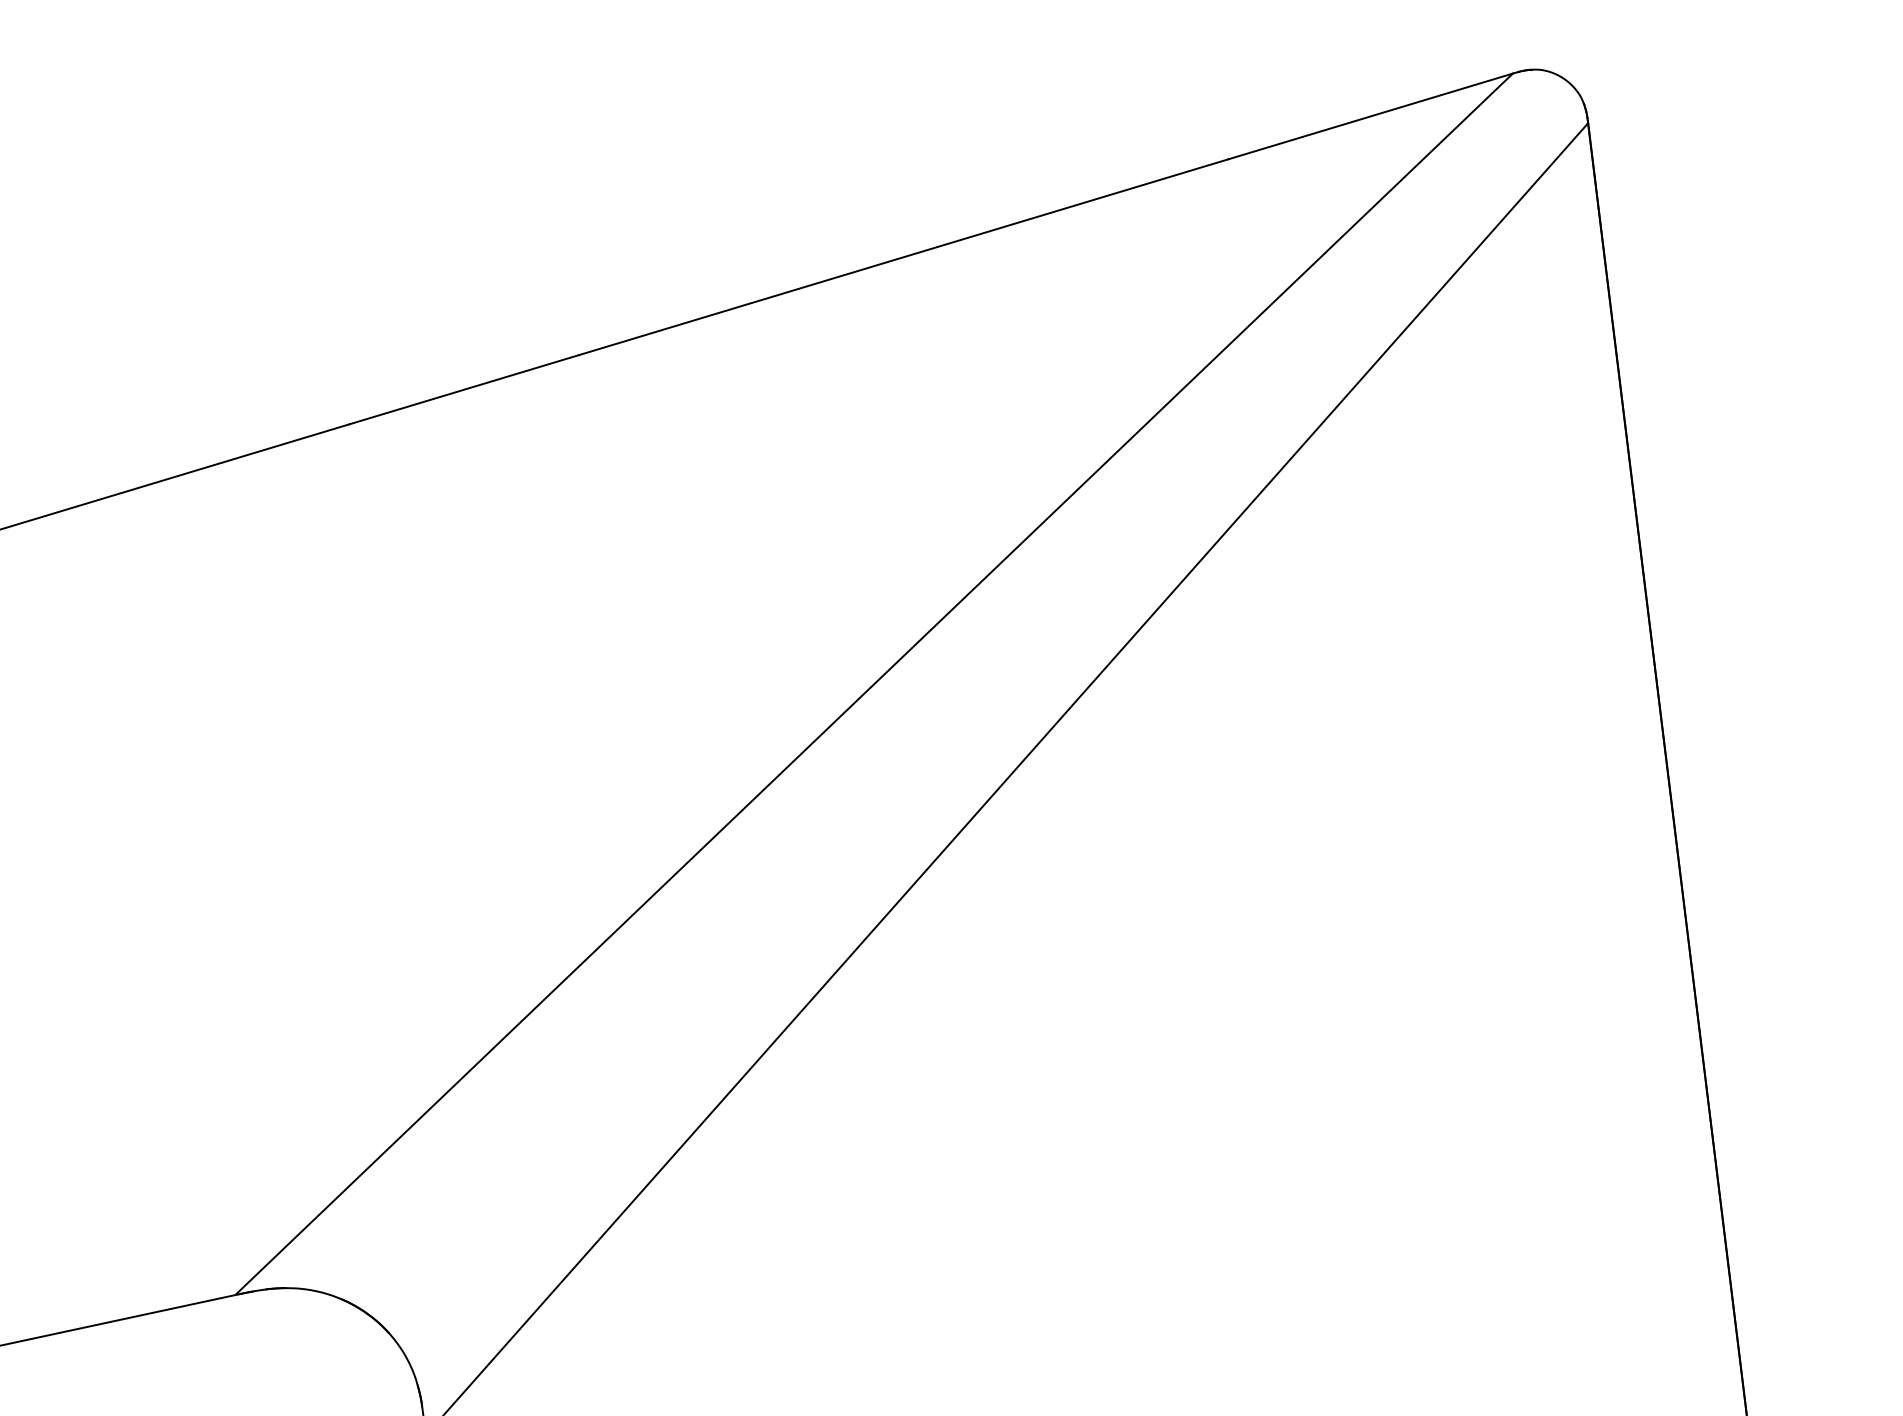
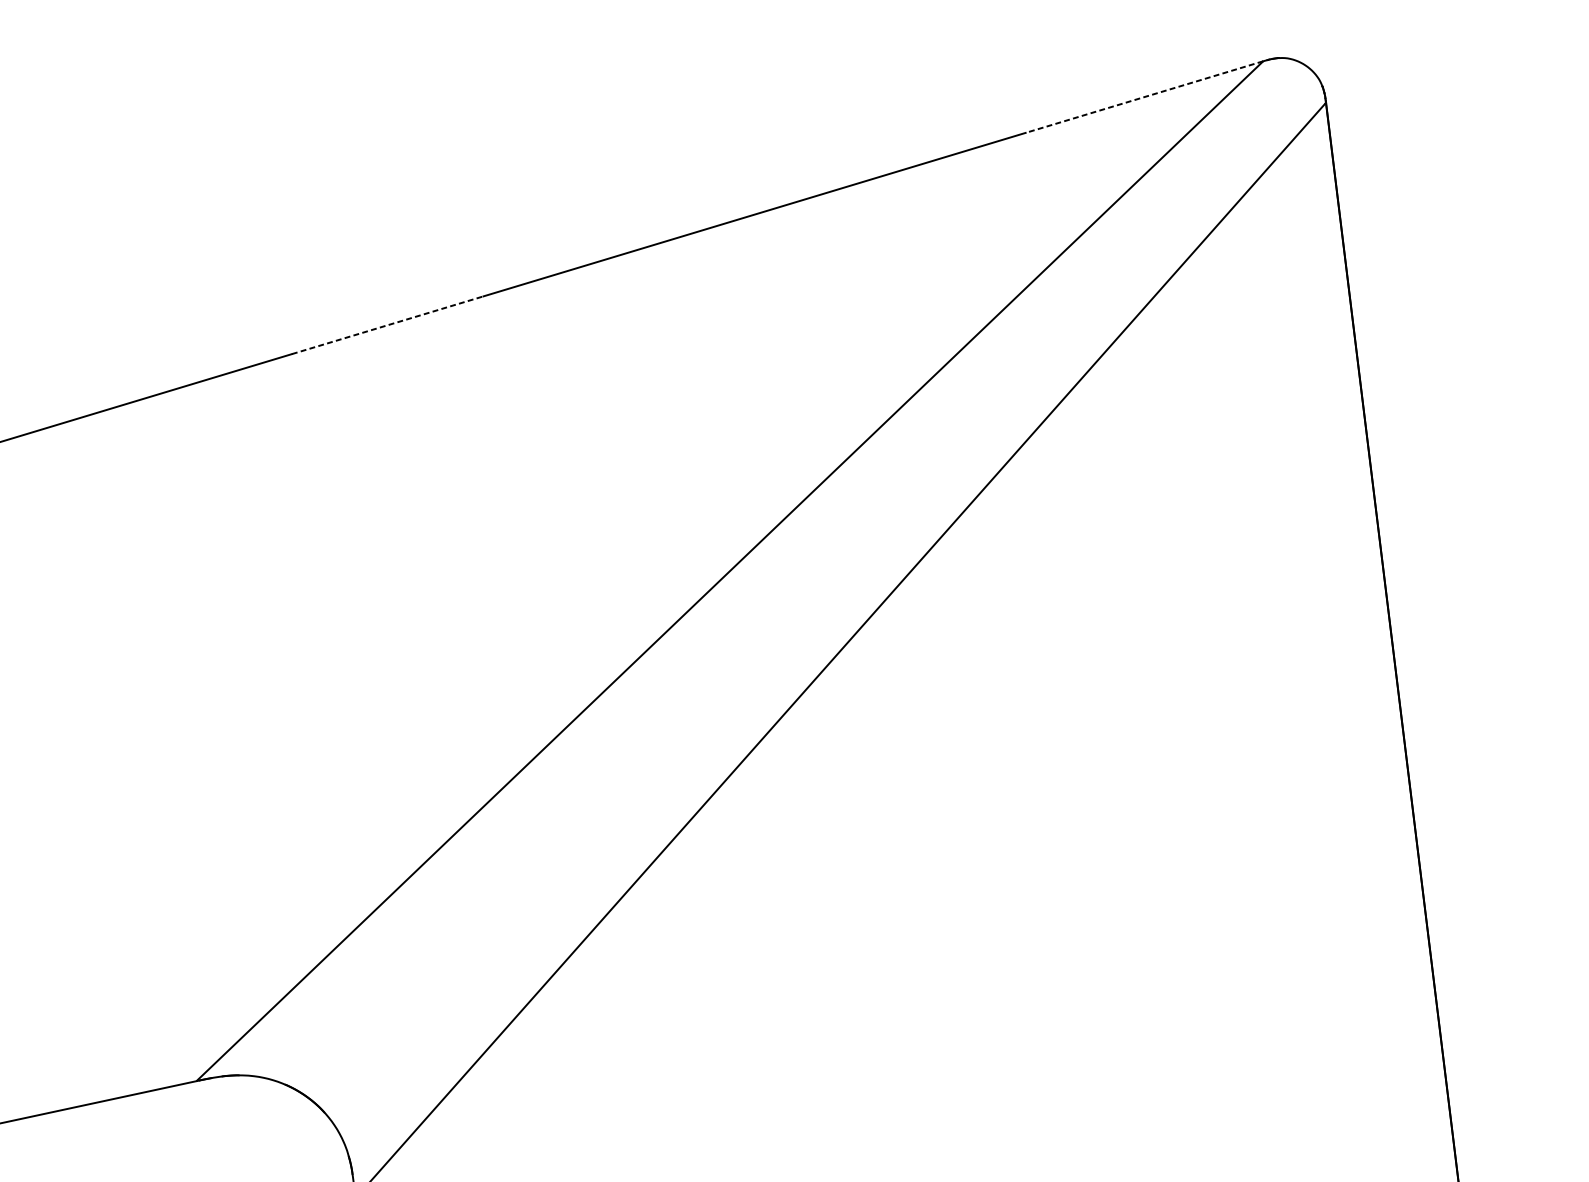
line: (1370, 116) -> (1144, 97), solid -> dashed
line: (464, 389) -> (387, 325), solid -> dashed

